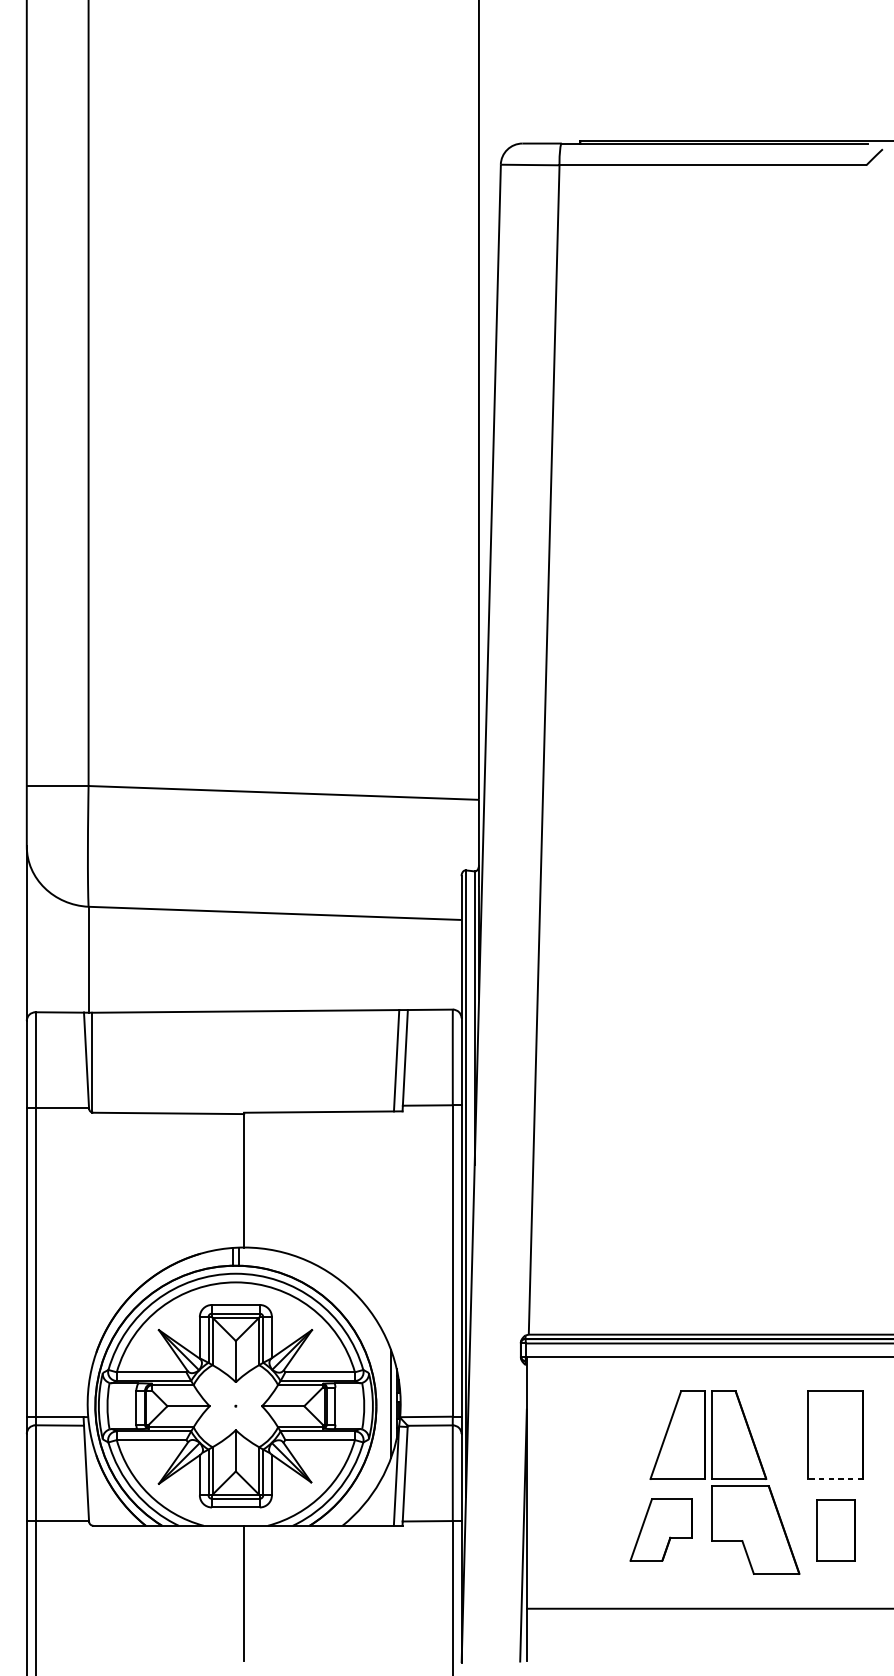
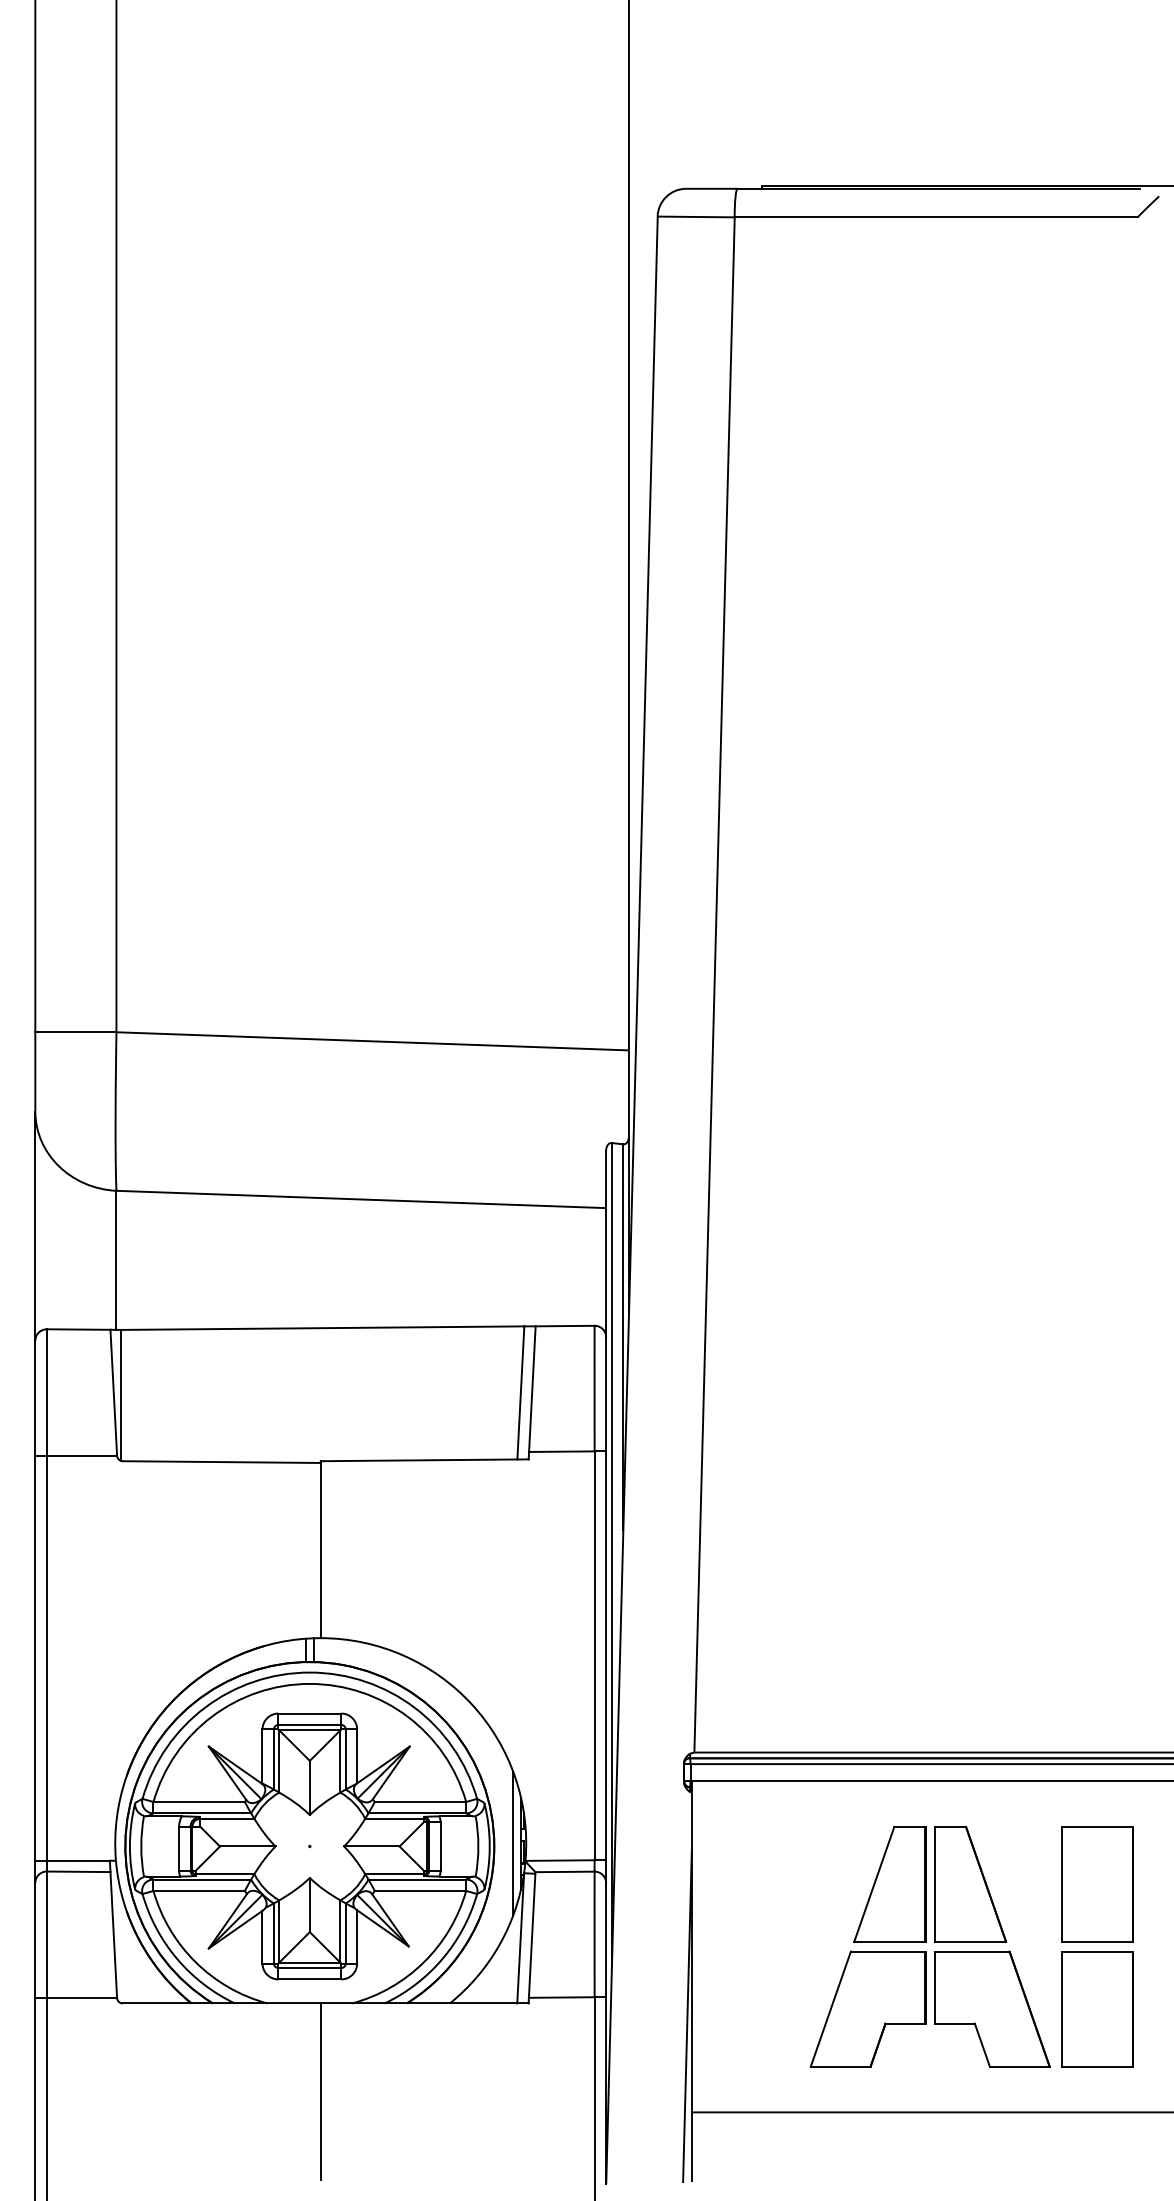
line: (835, 1479) -> (1097, 1942), dashed -> solid
part: (660, 1529) -> (867, 2008), size x1.43
part: (835, 1530) -> (1097, 2009), size x1.43

